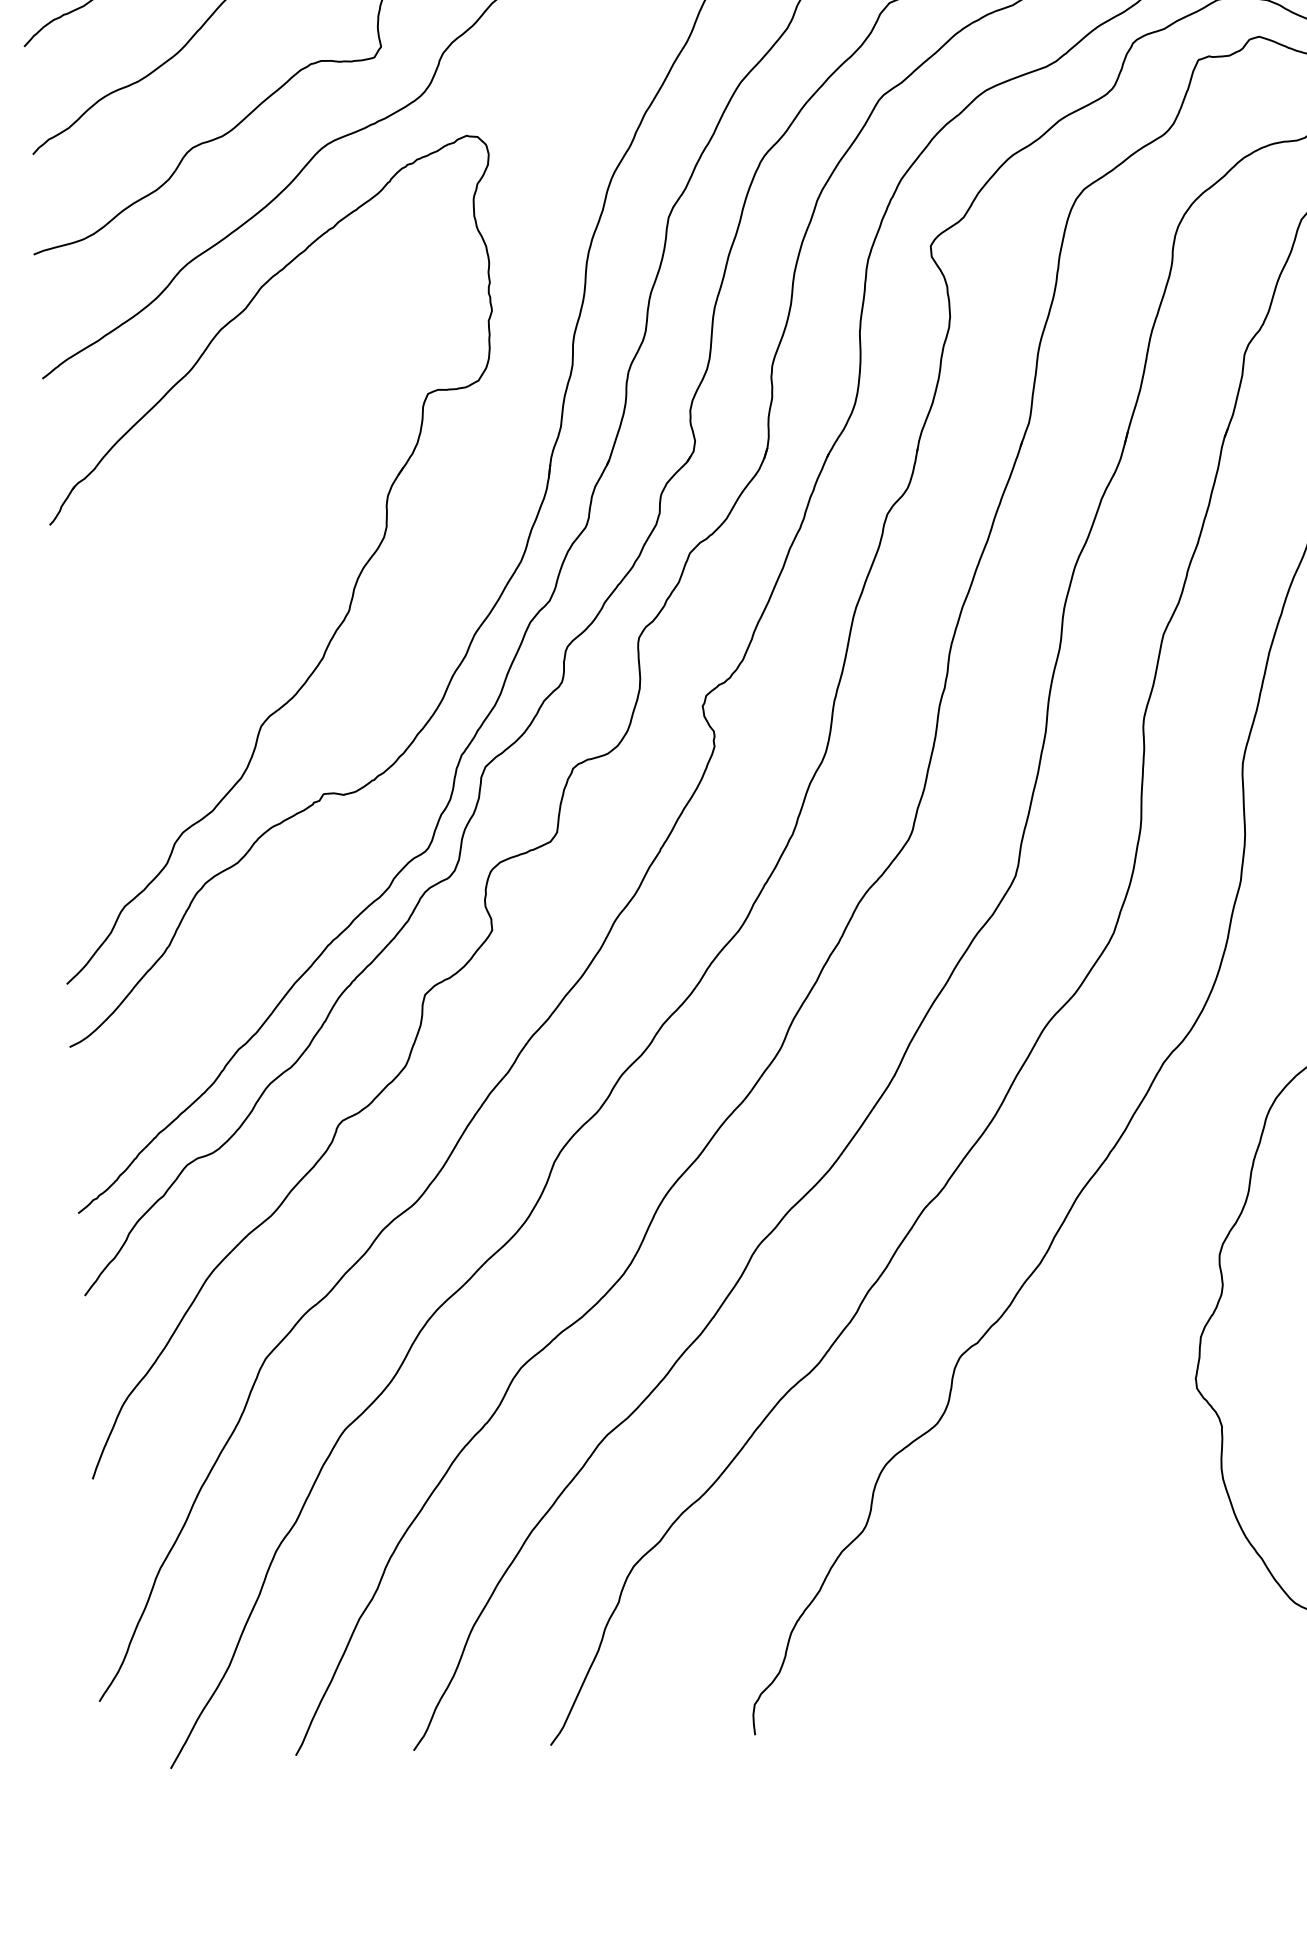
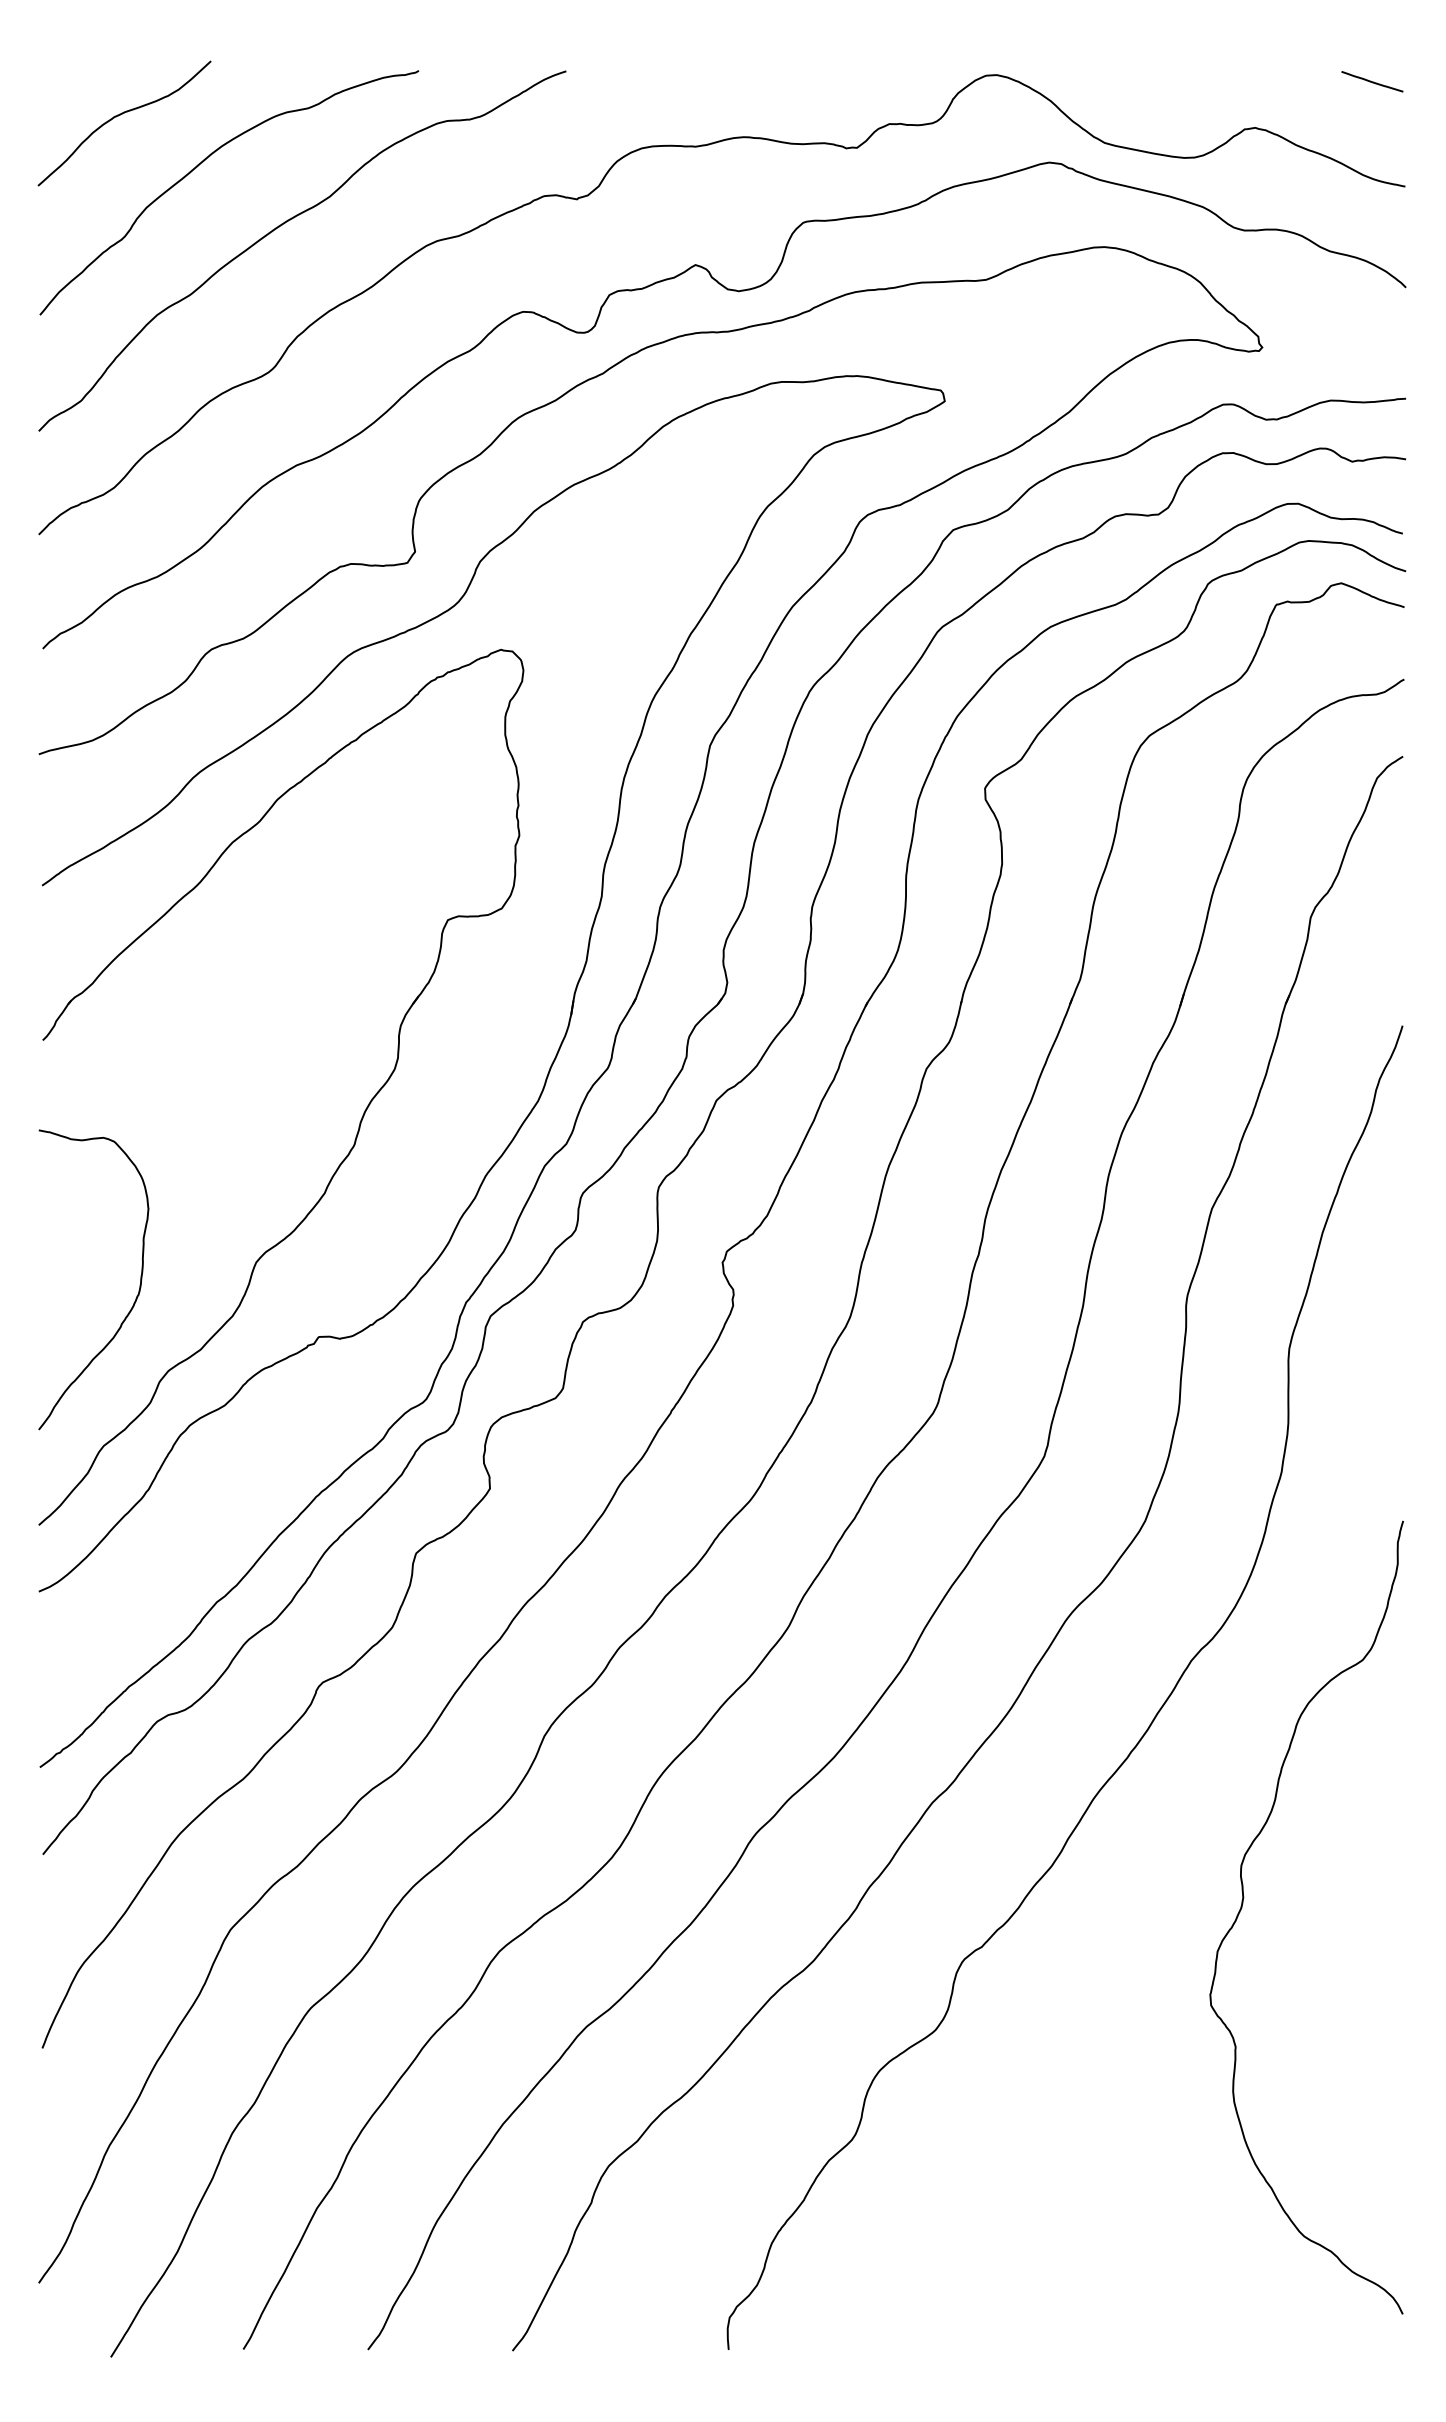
curve: (148, 765) -> (135, 1298), added

